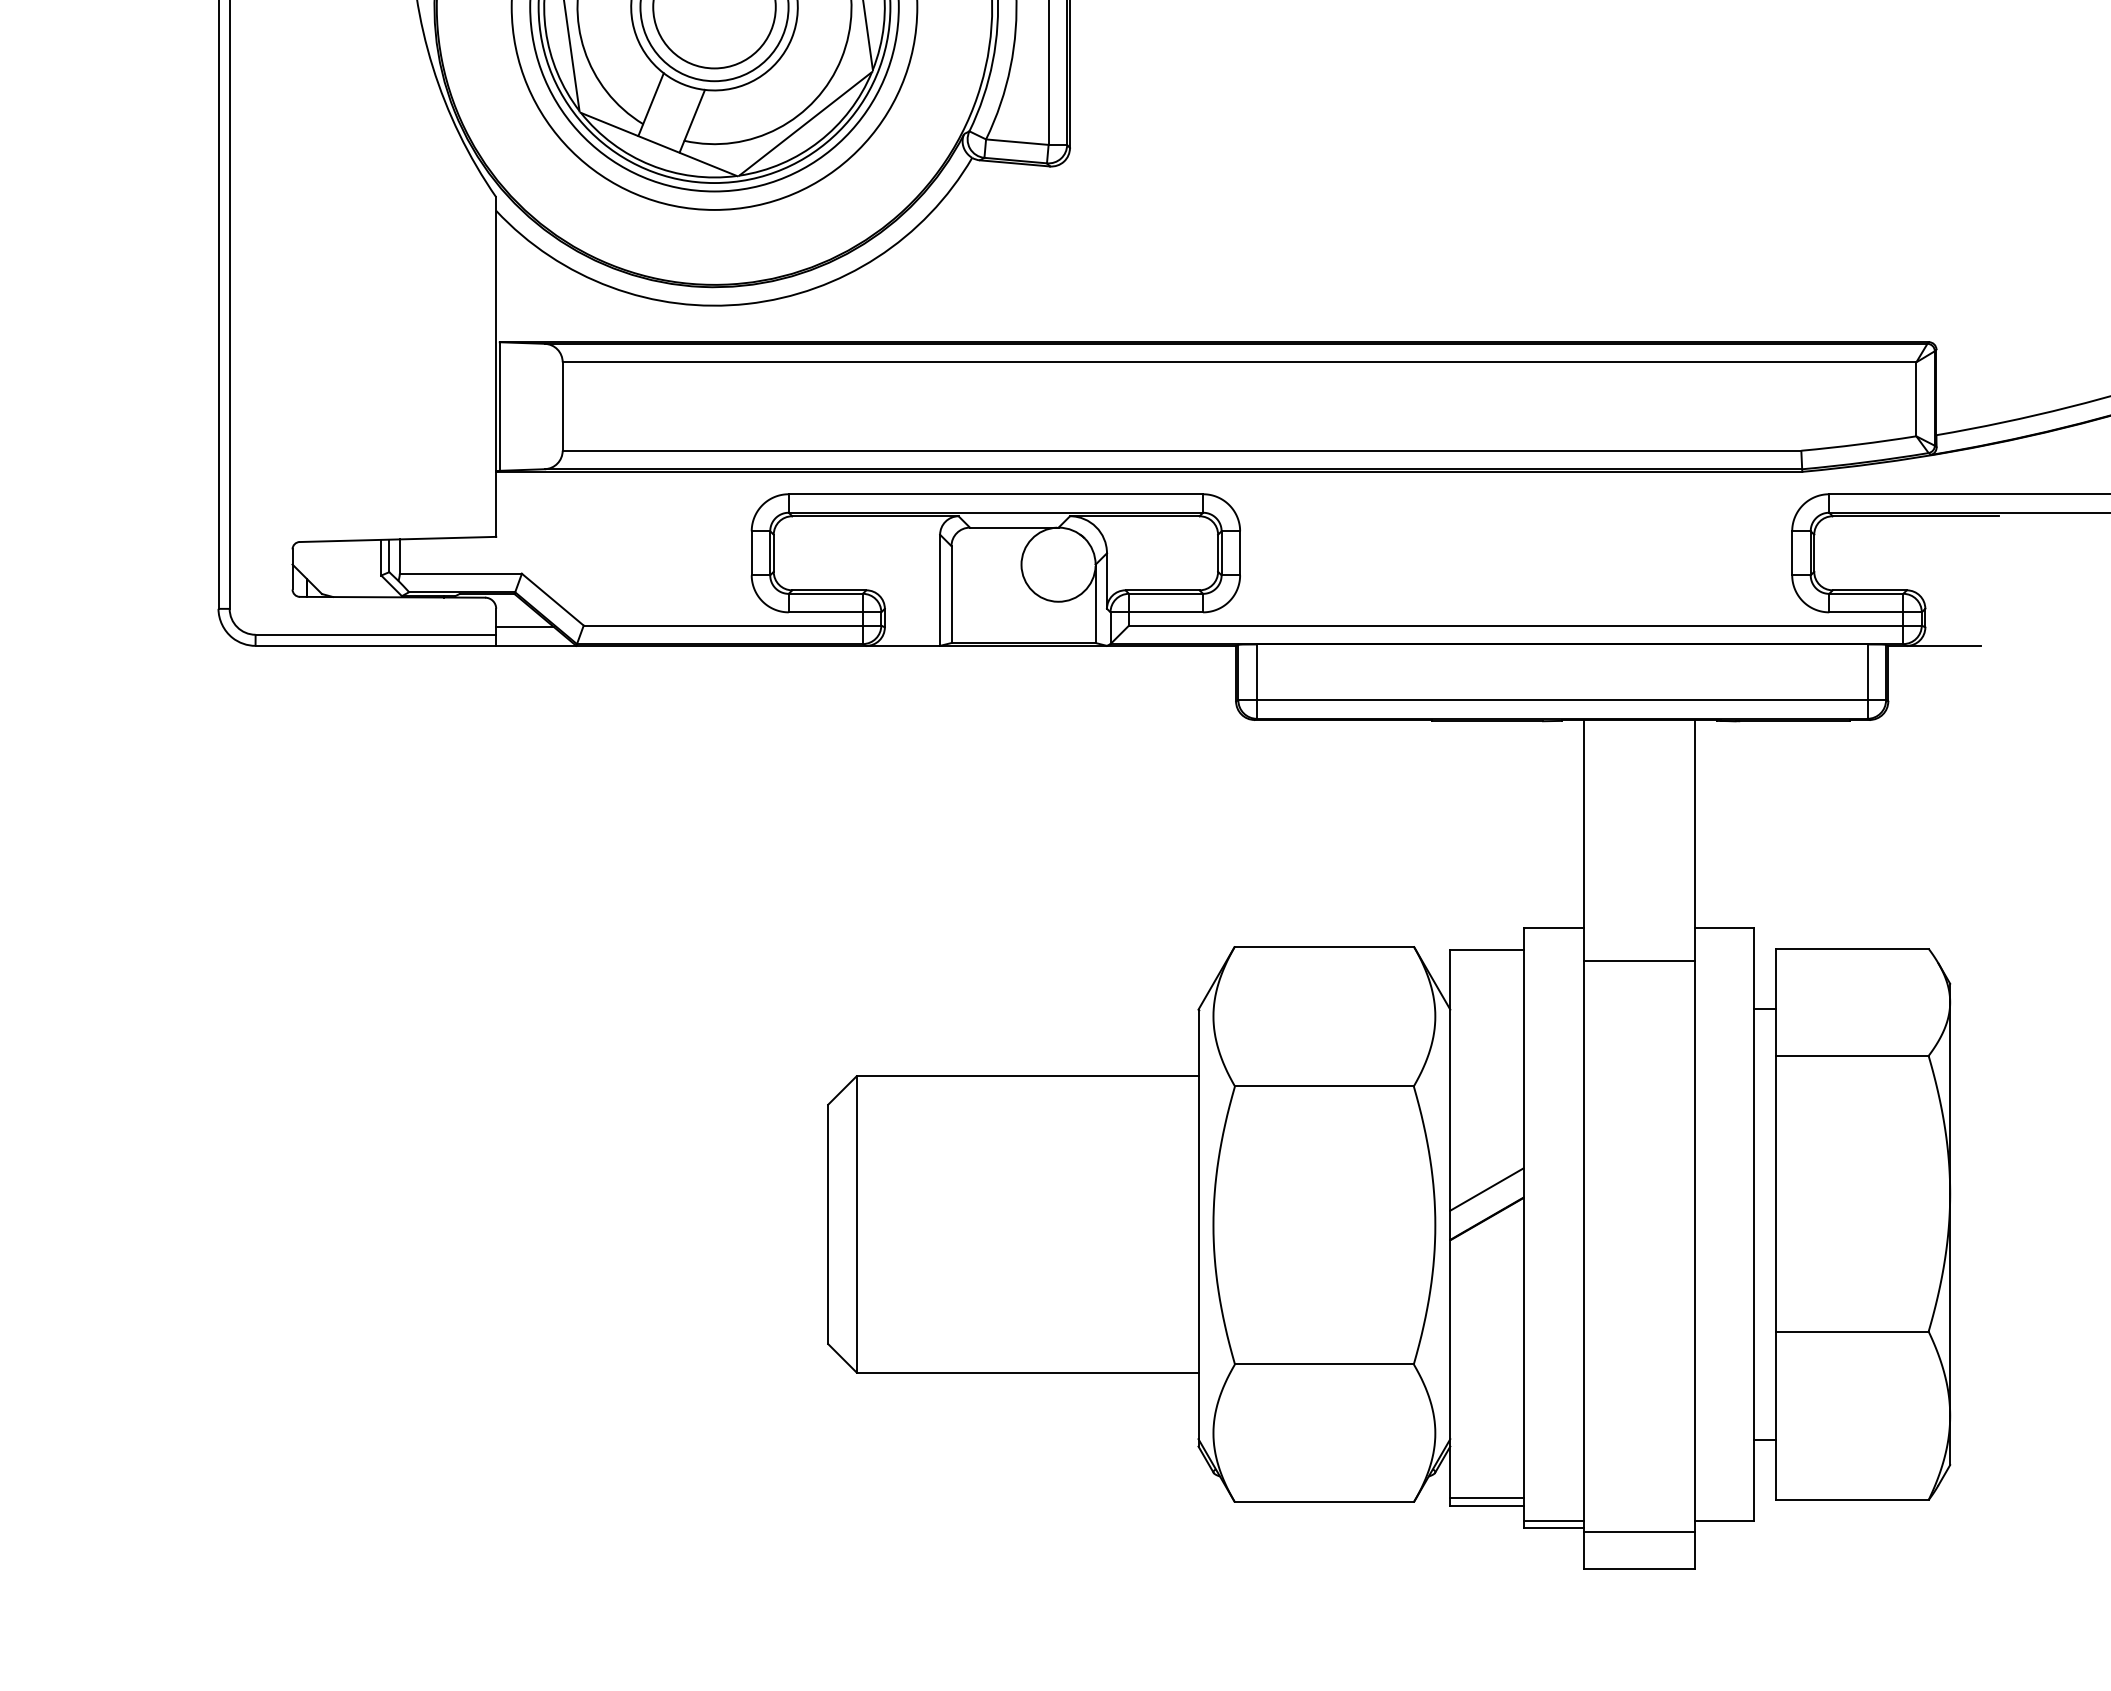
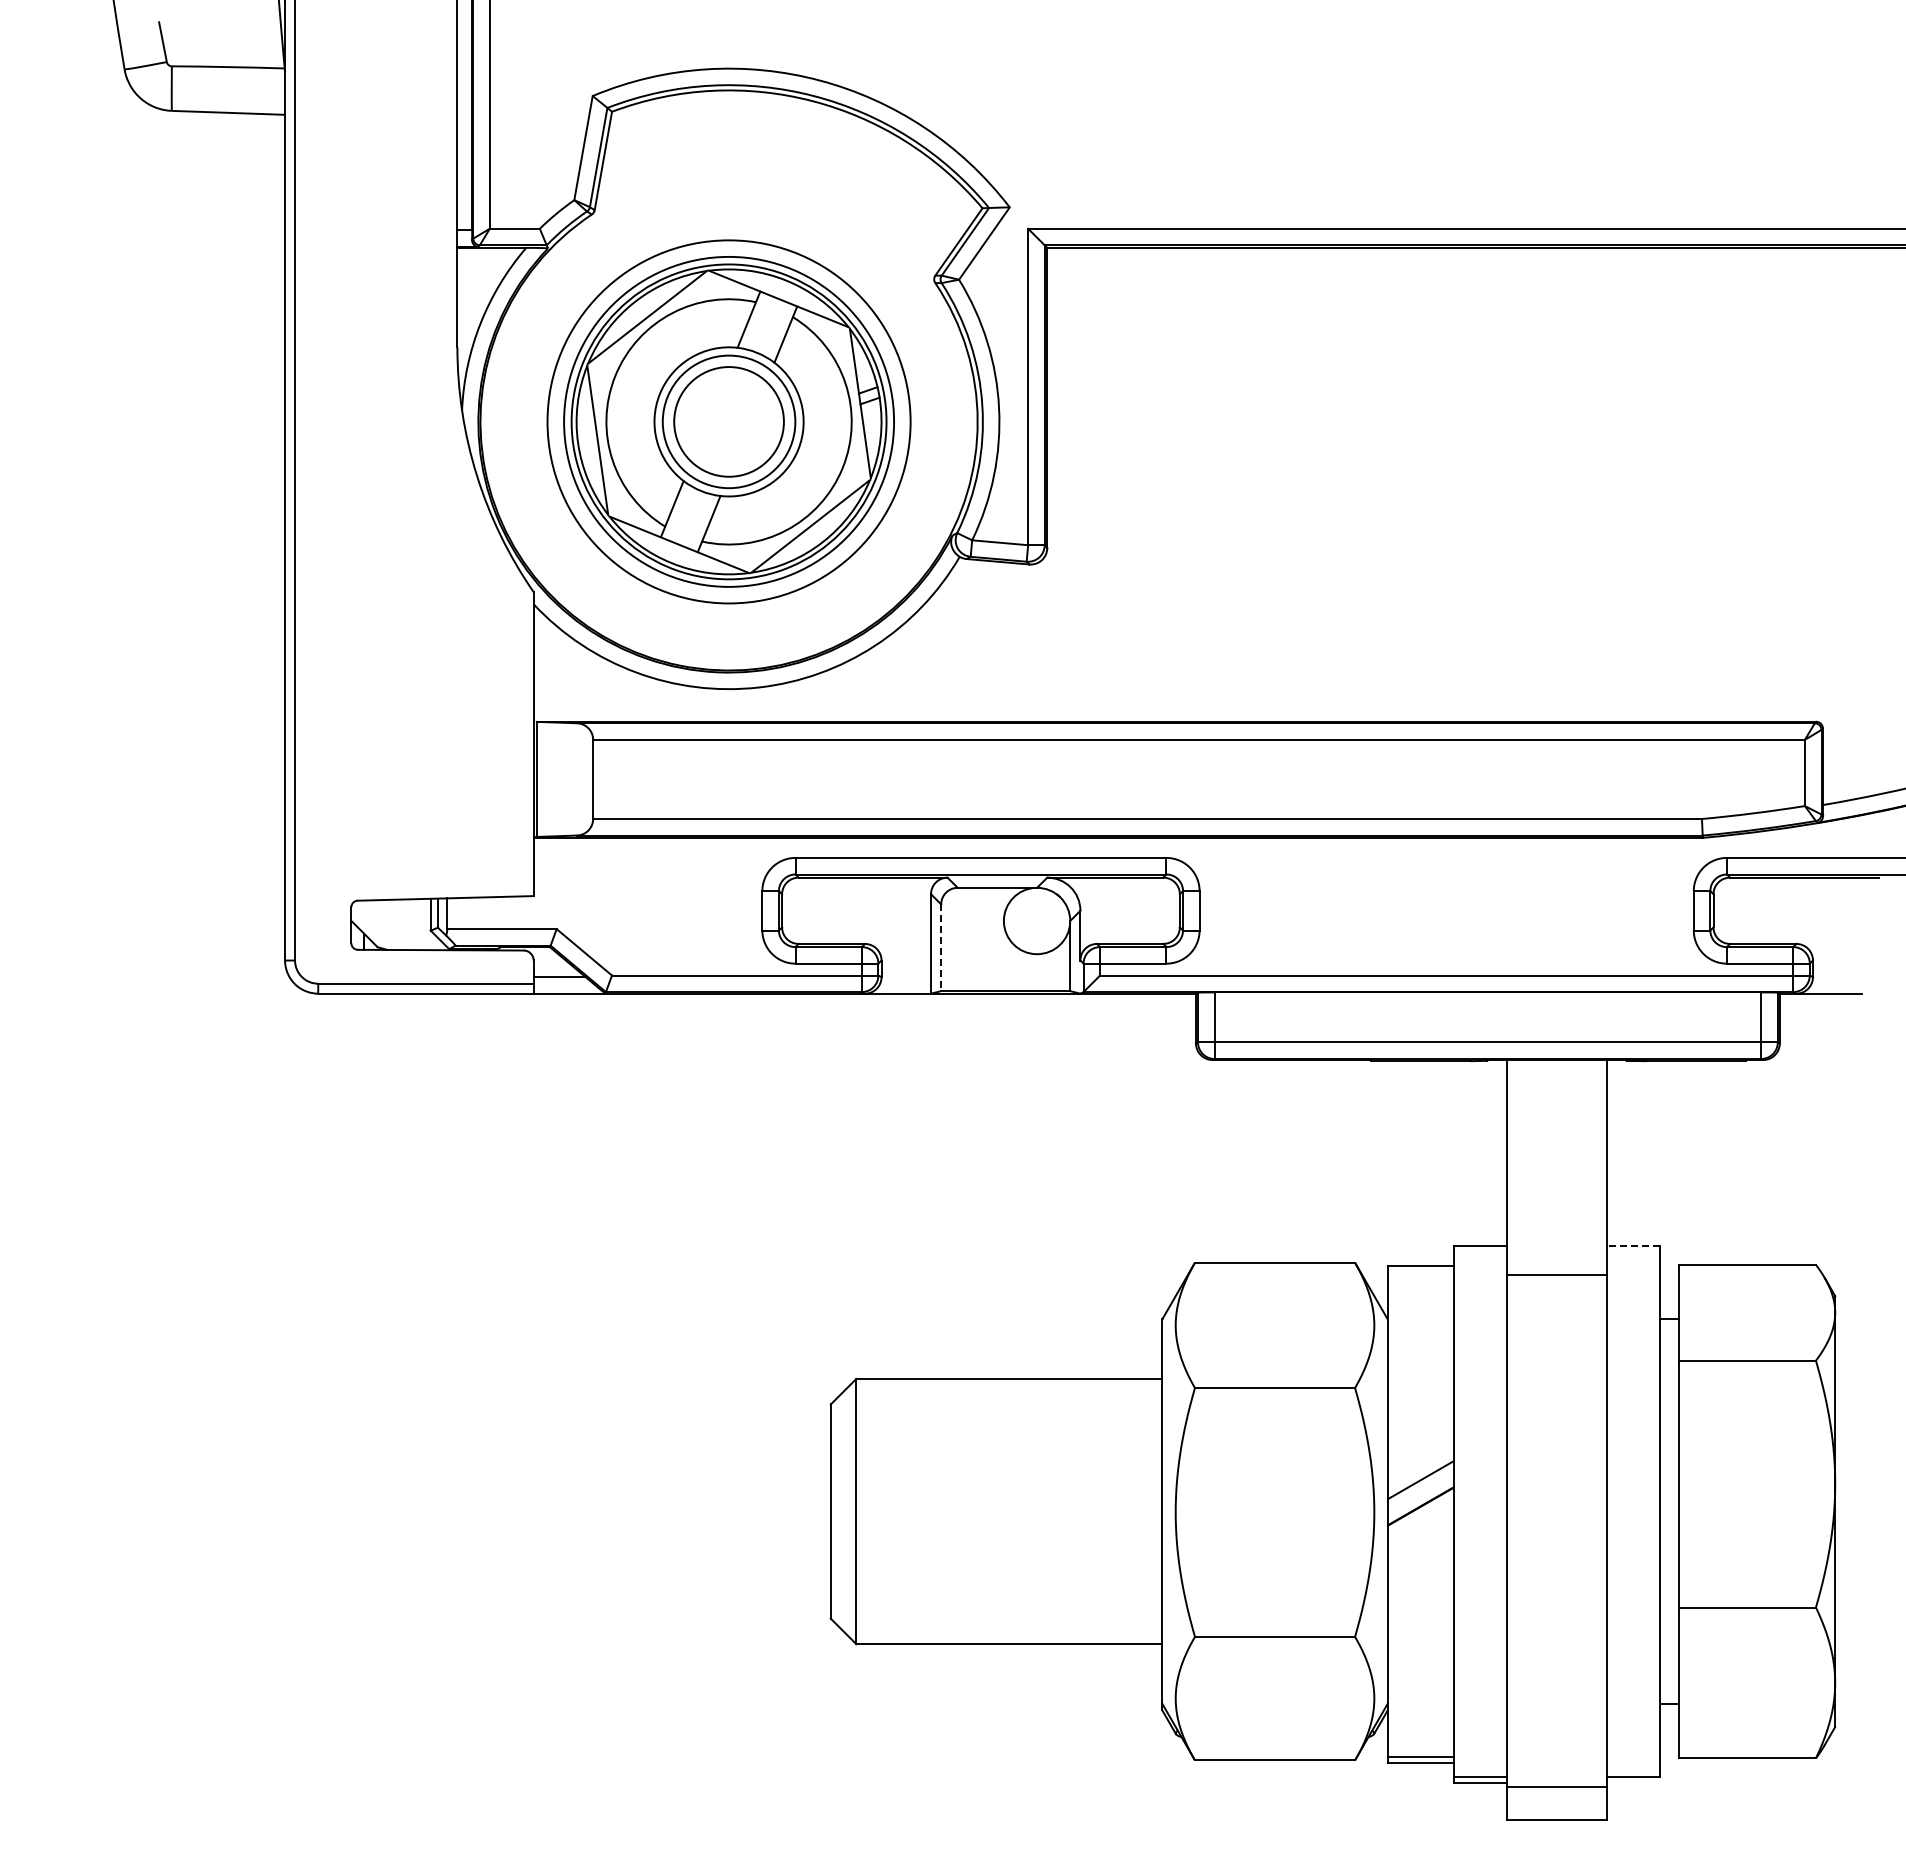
line: (951, 595) -> (941, 948), solid -> dashed
line: (1724, 928) -> (1633, 1246), solid -> dashed

